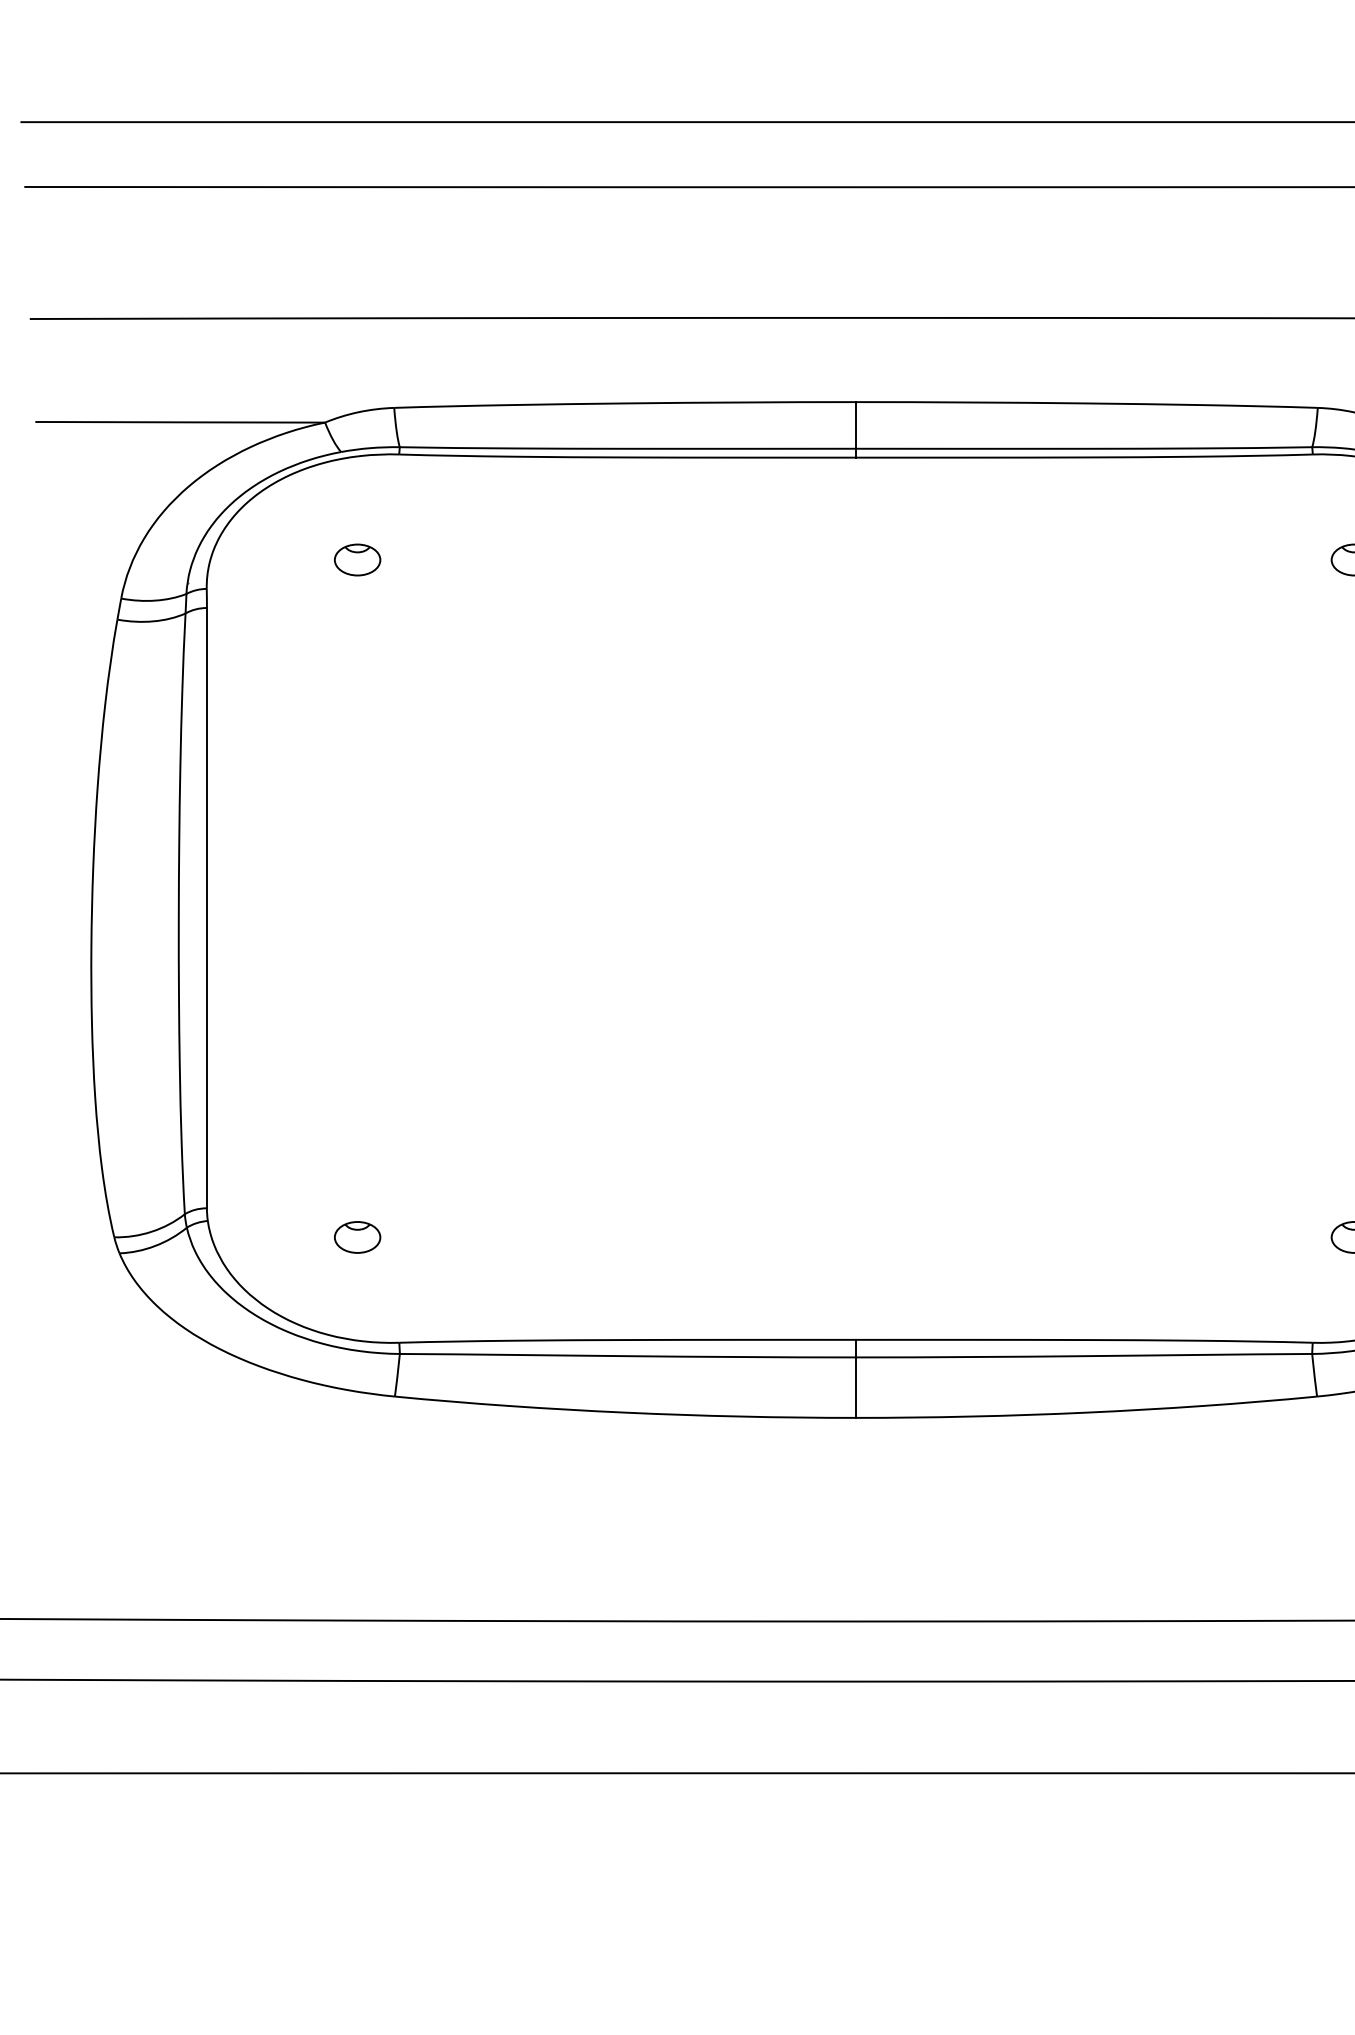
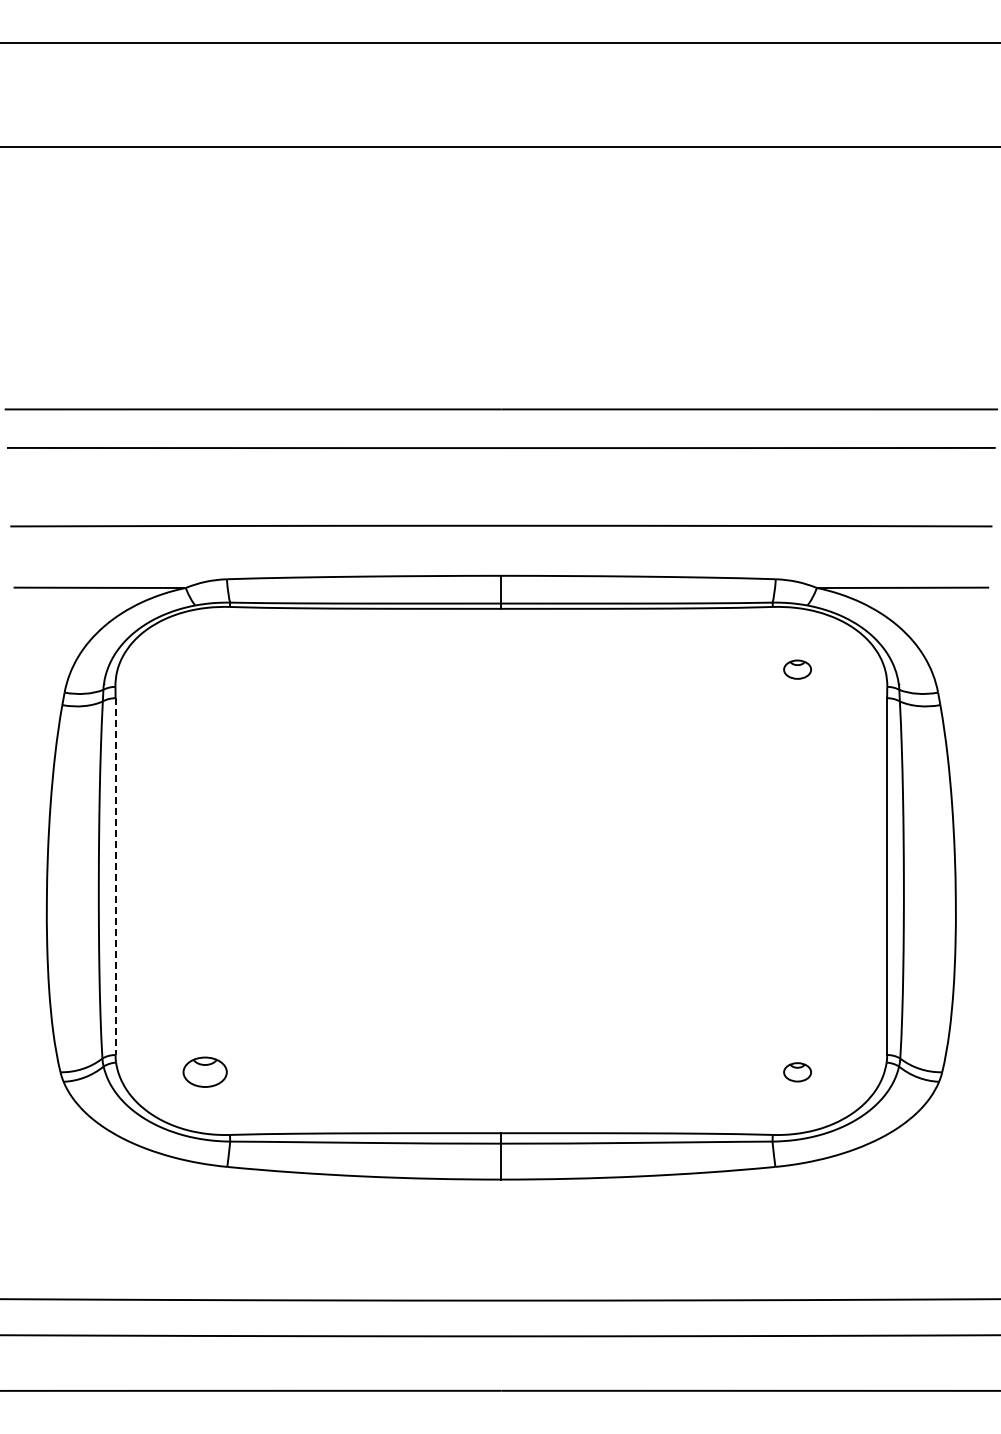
part: (356, 559) -> (204, 669), removed
line: (206, 909) -> (115, 877), solid -> dashed
part: (356, 1237) -> (204, 1072), size x1.6

